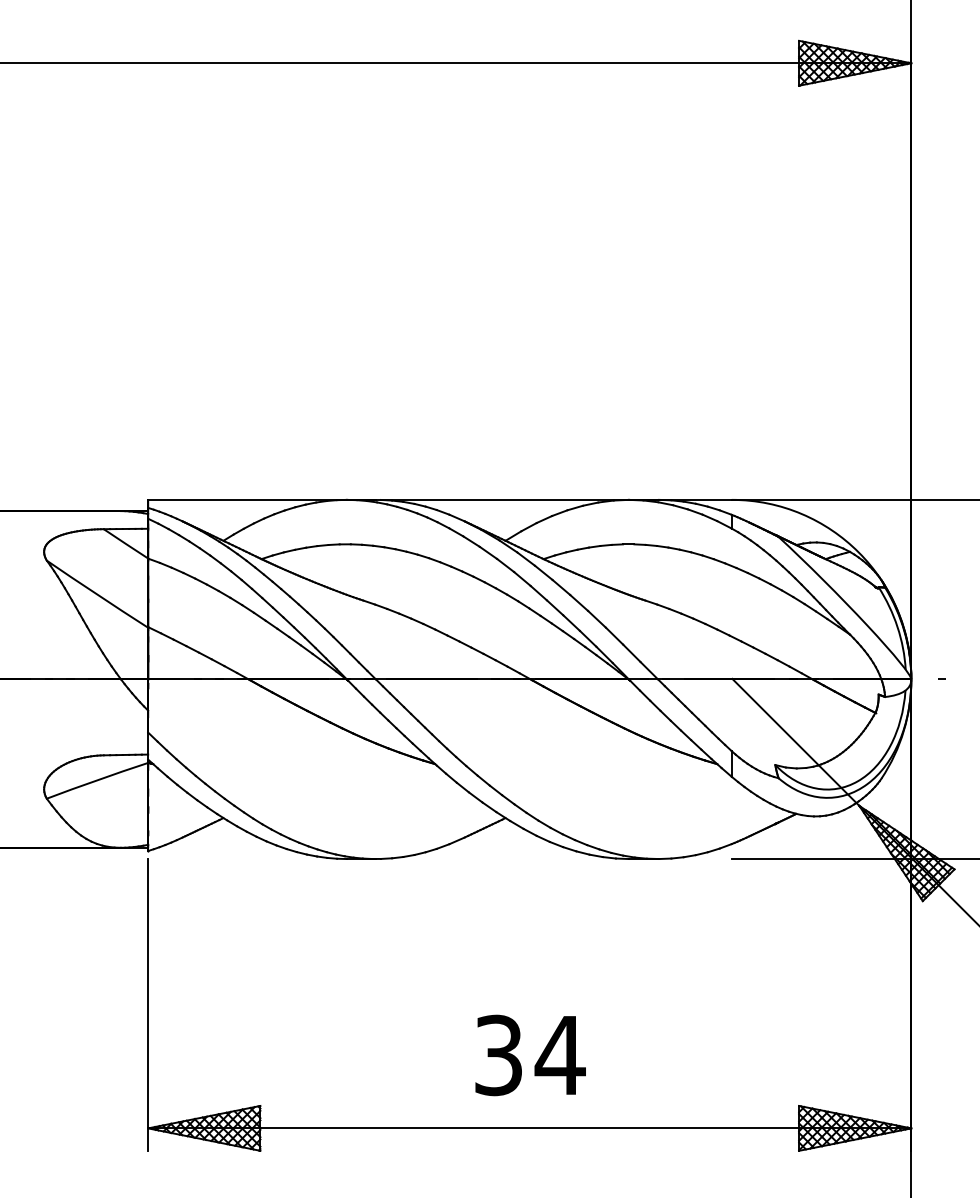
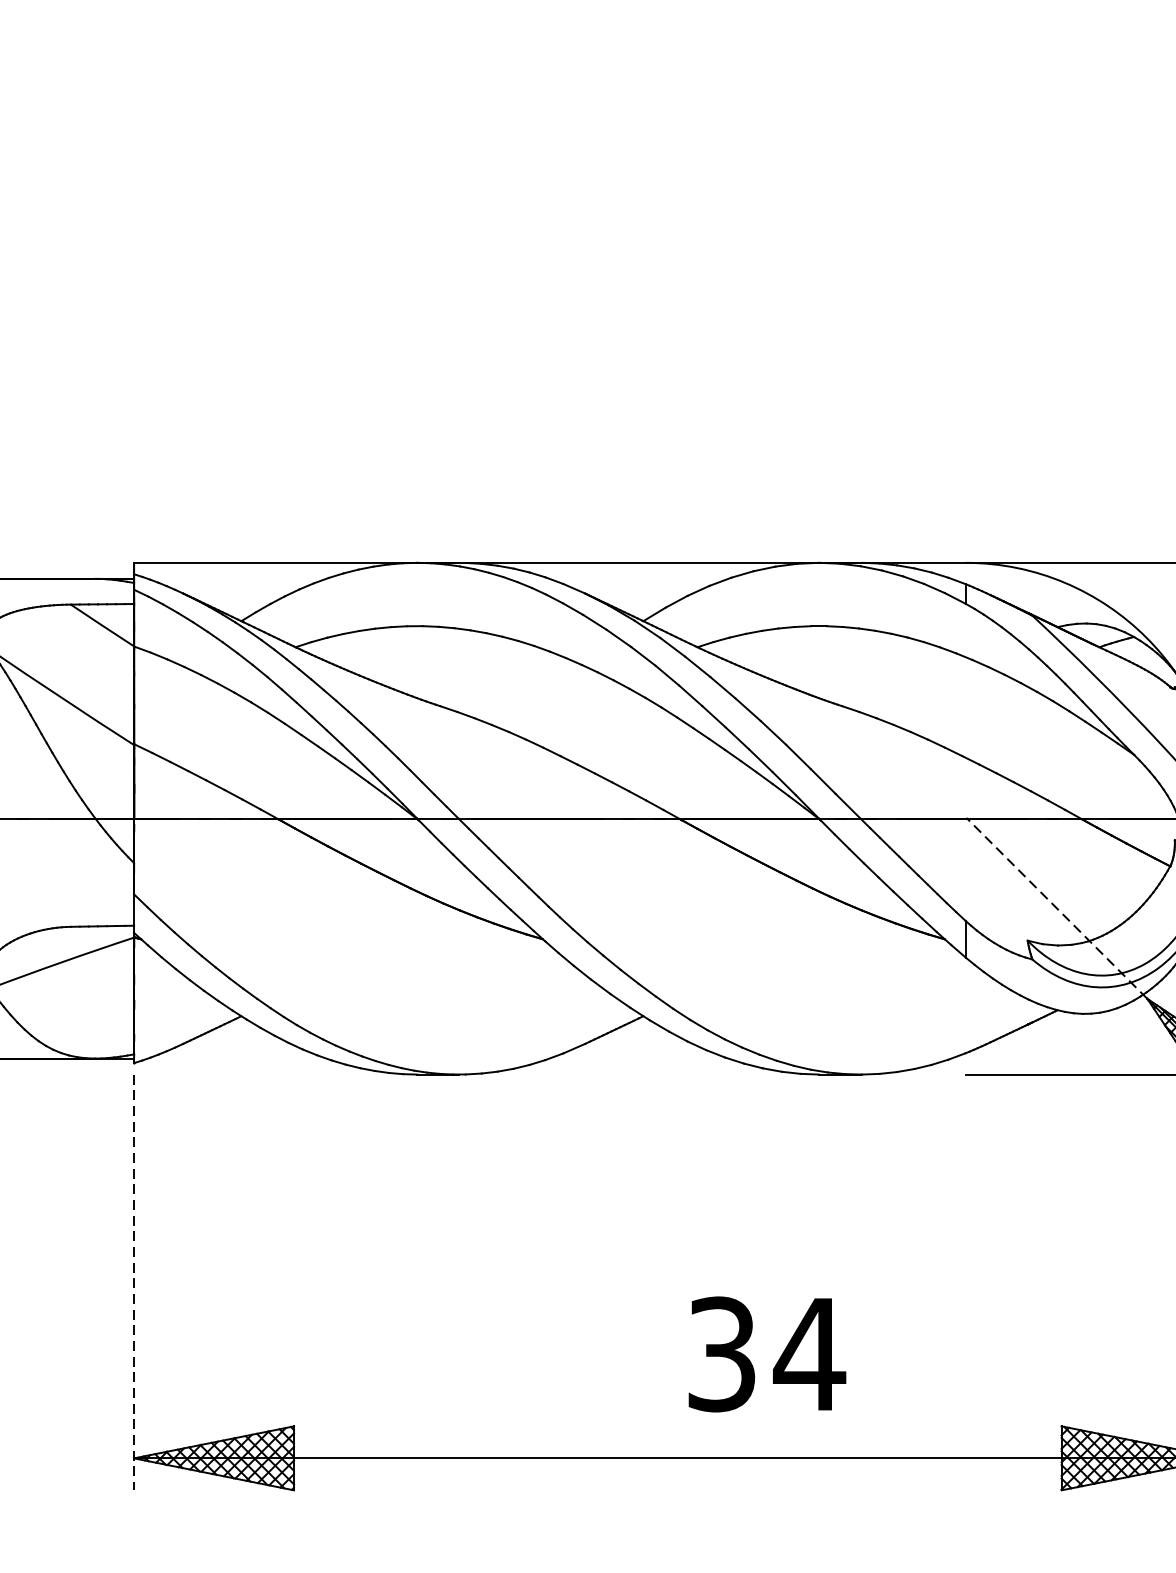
line: (795, 742) -> (1056, 908), solid -> dashed
line: (148, 1004) -> (134, 1281), solid -> dashed
text: (530, 1055) -> (767, 1354), moved

